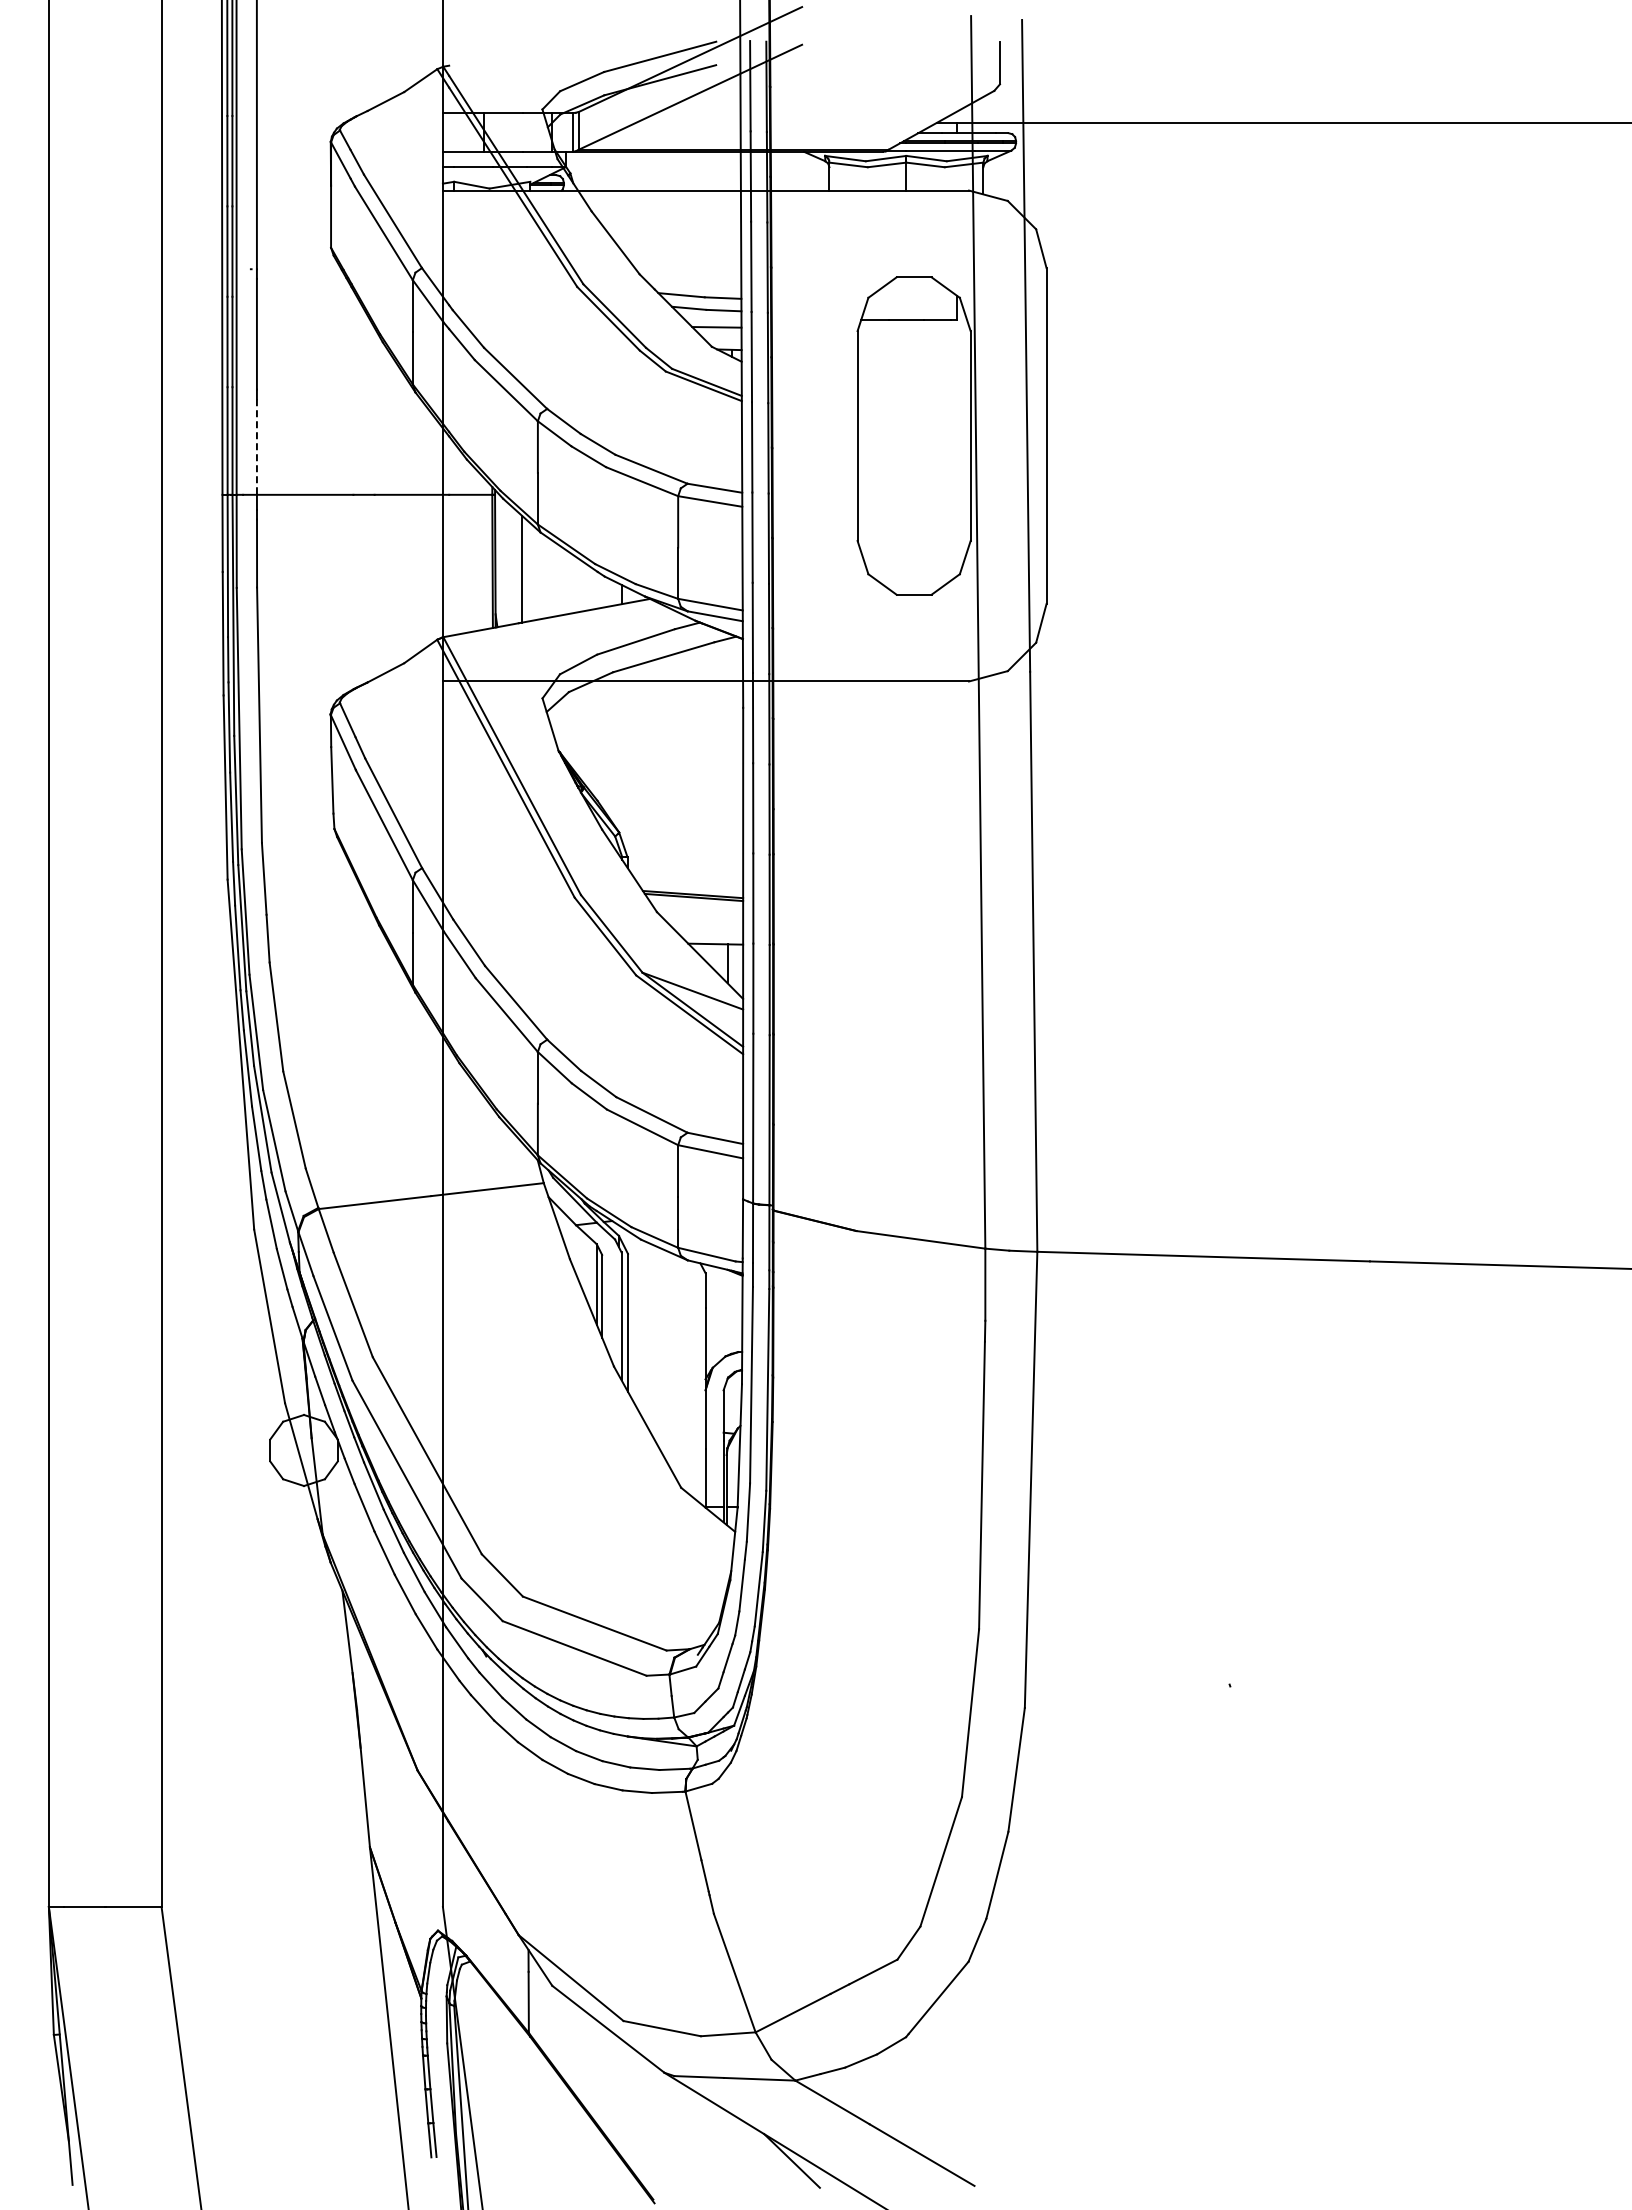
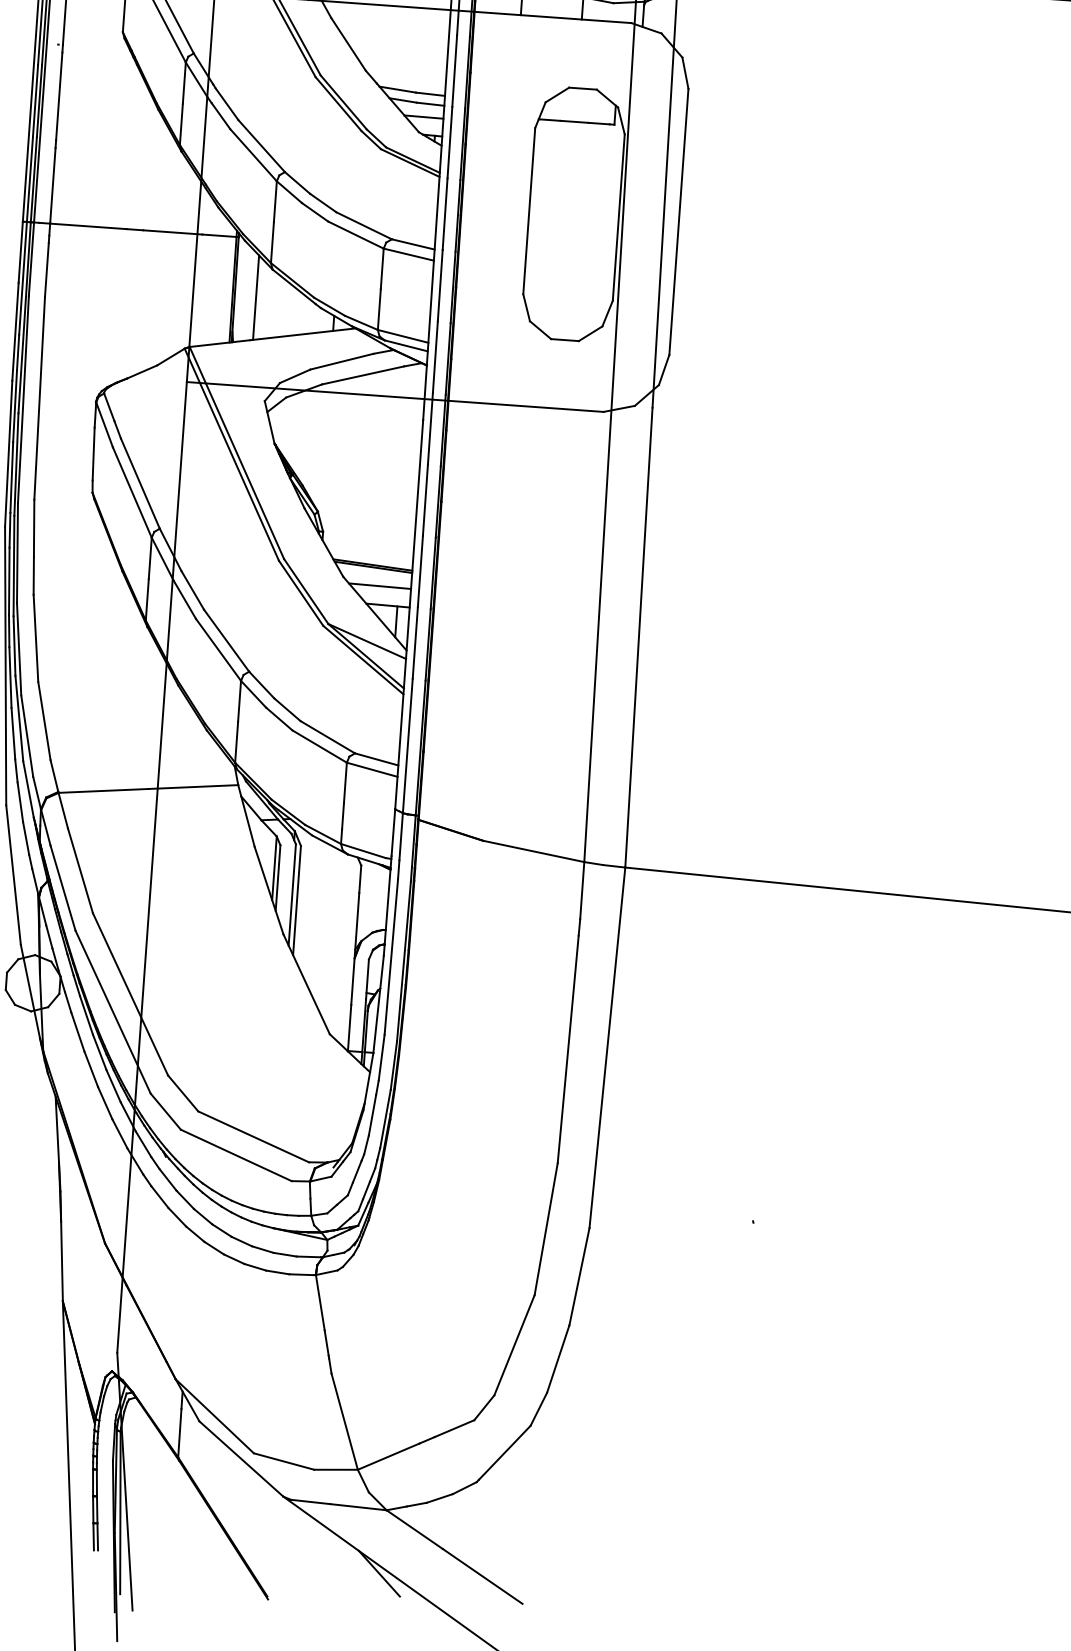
line: (256, 447) -> (52, 186), dashed -> solid
line: (703, 920) -> (379, 586), added

